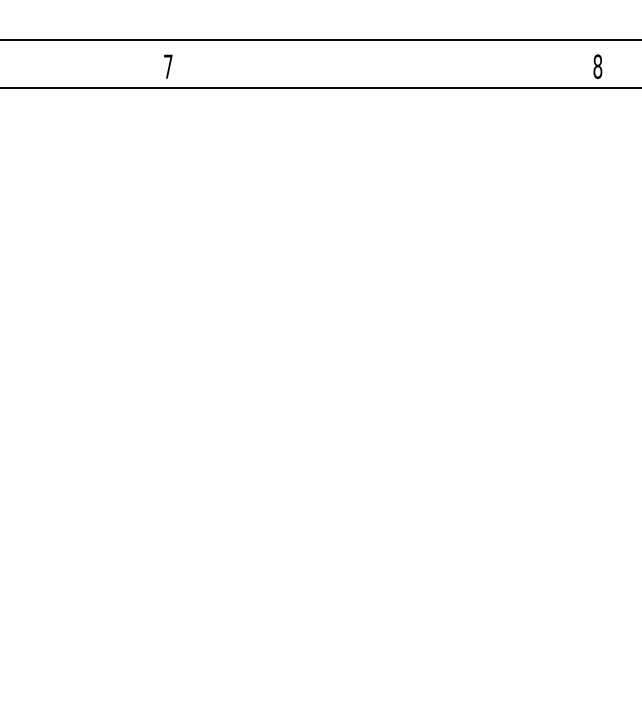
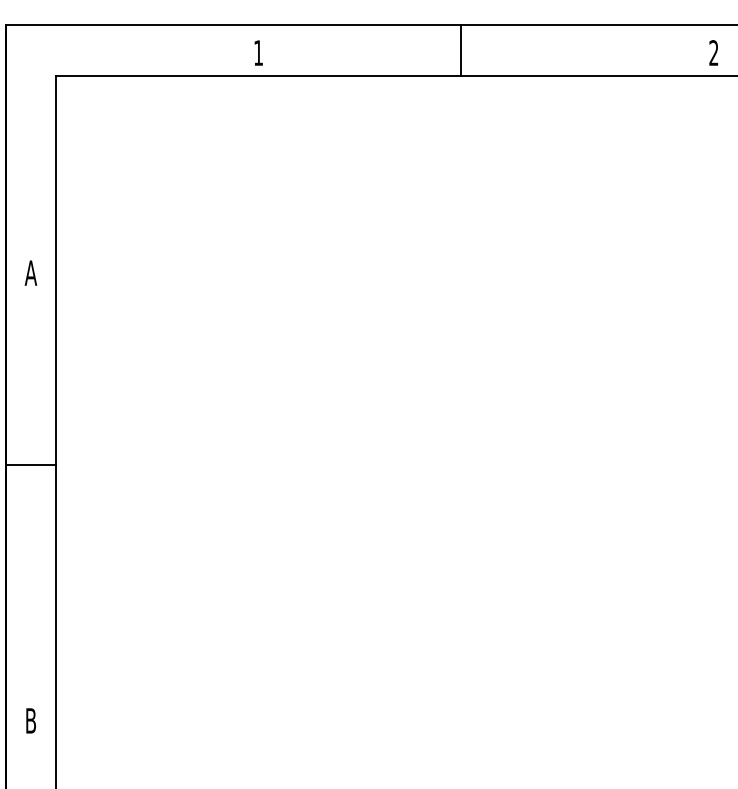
line: (359, 64) -> (461, 50), added
text: (168, 66) -> (258, 52), 7 -> 1
text: (597, 67) -> (713, 53), 8 -> 2

